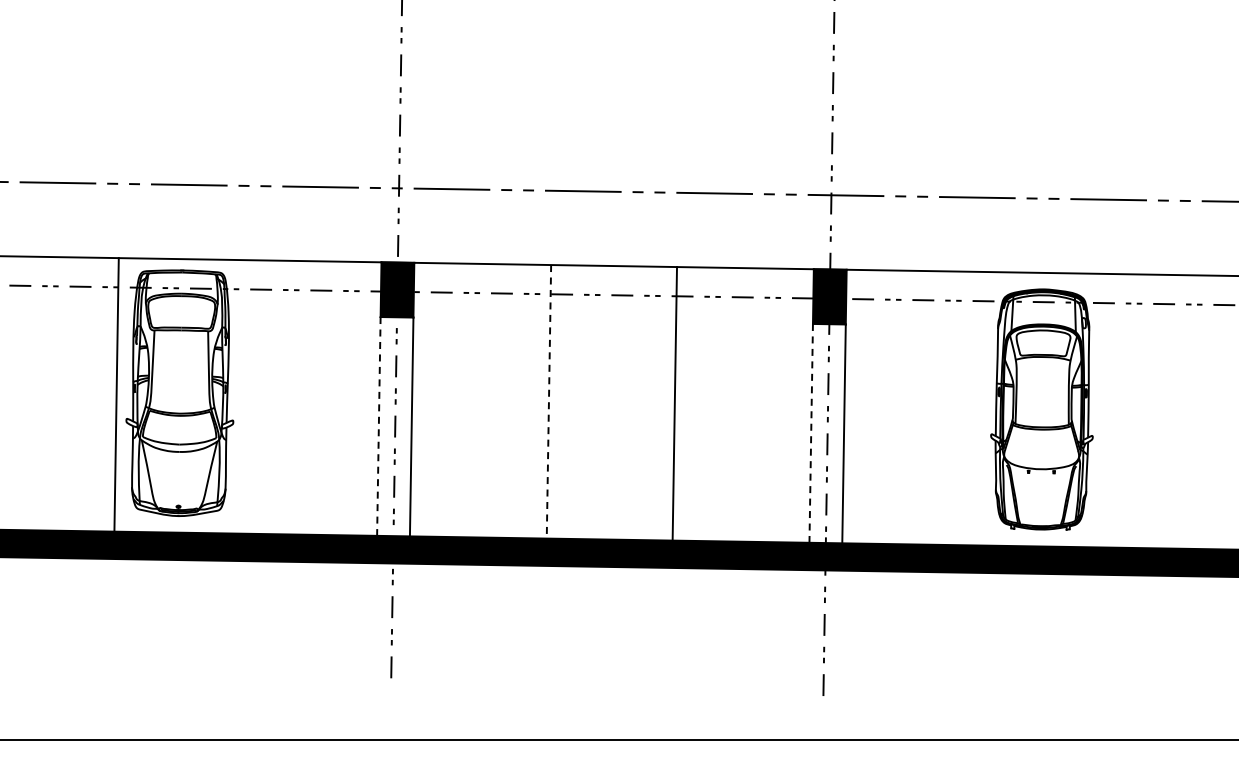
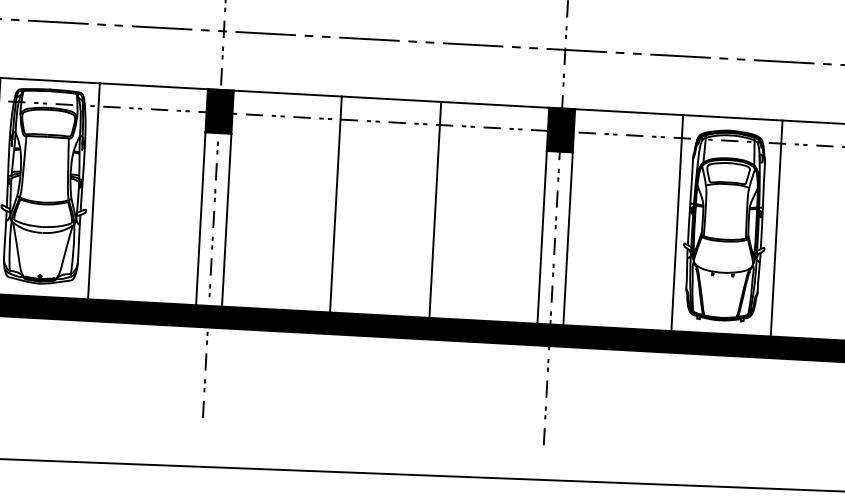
line: (242, 396) -> (93, 191), added
line: (548, 401) -> (335, 204), dashed -> solid
line: (981, 408) -> (677, 222), added
line: (1106, 410) -> (776, 228), added
line: (378, 426) -> (200, 218), dashed -> solid
line: (811, 433) -> (542, 237), dashed -> solid

